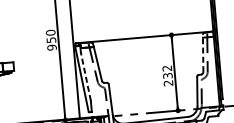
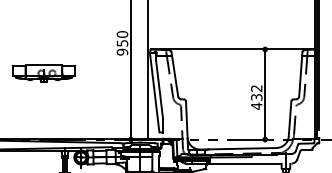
line: (202, 52) -> (300, 73), dashed -> solid
line: (85, 76) -> (159, 89), dashed -> solid
text: (168, 82) -> (256, 105), 232 -> 432

